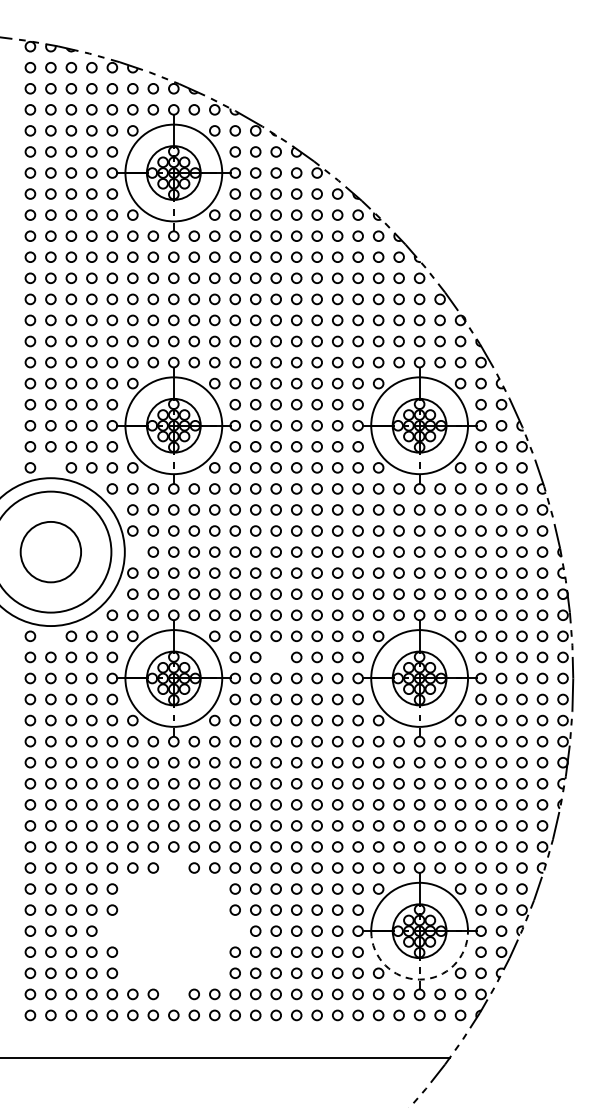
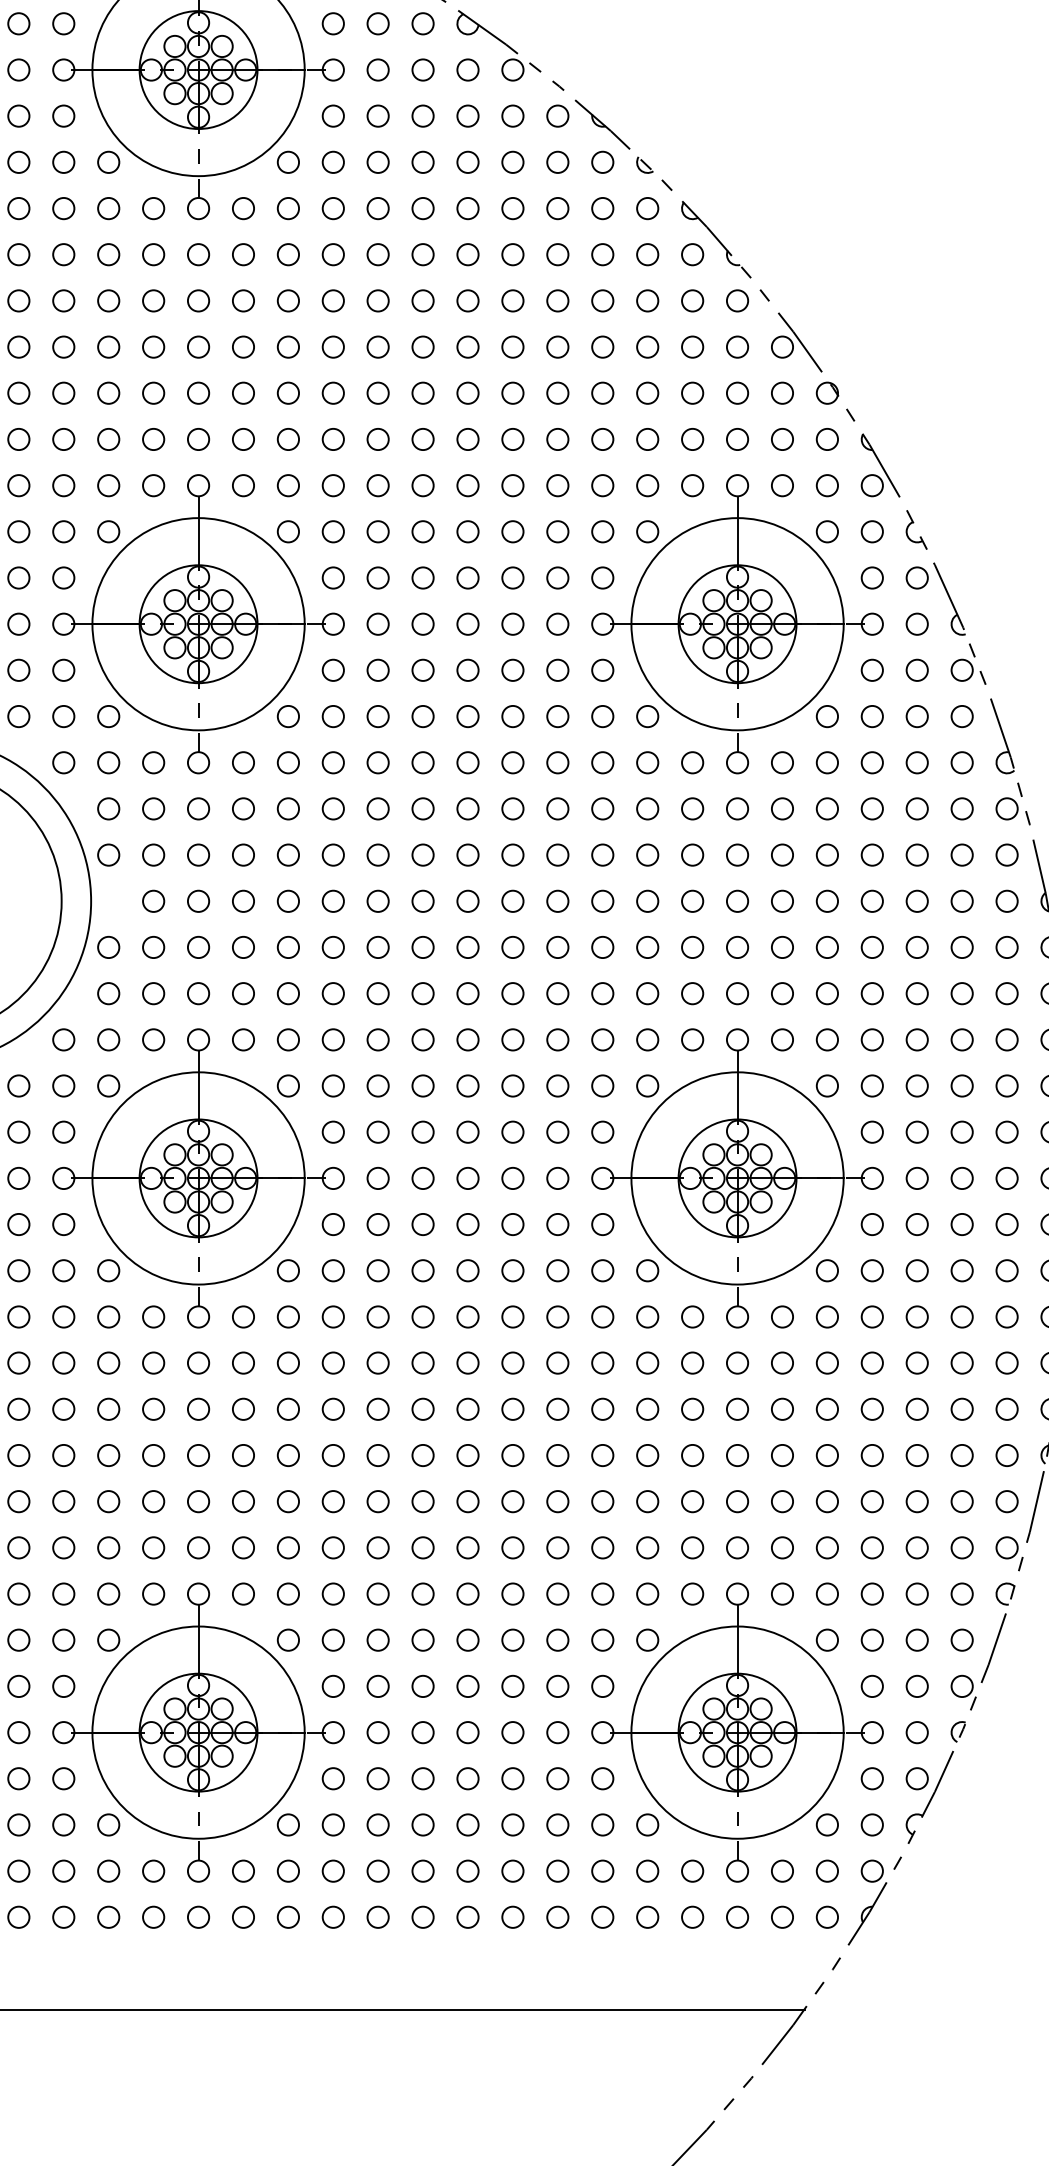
circle: (275, 657) -> (421, 1132), added
part: (173, 931) -> (197, 1733), added
arc: (419, 979) -> (737, 1838), dashed -> solid

